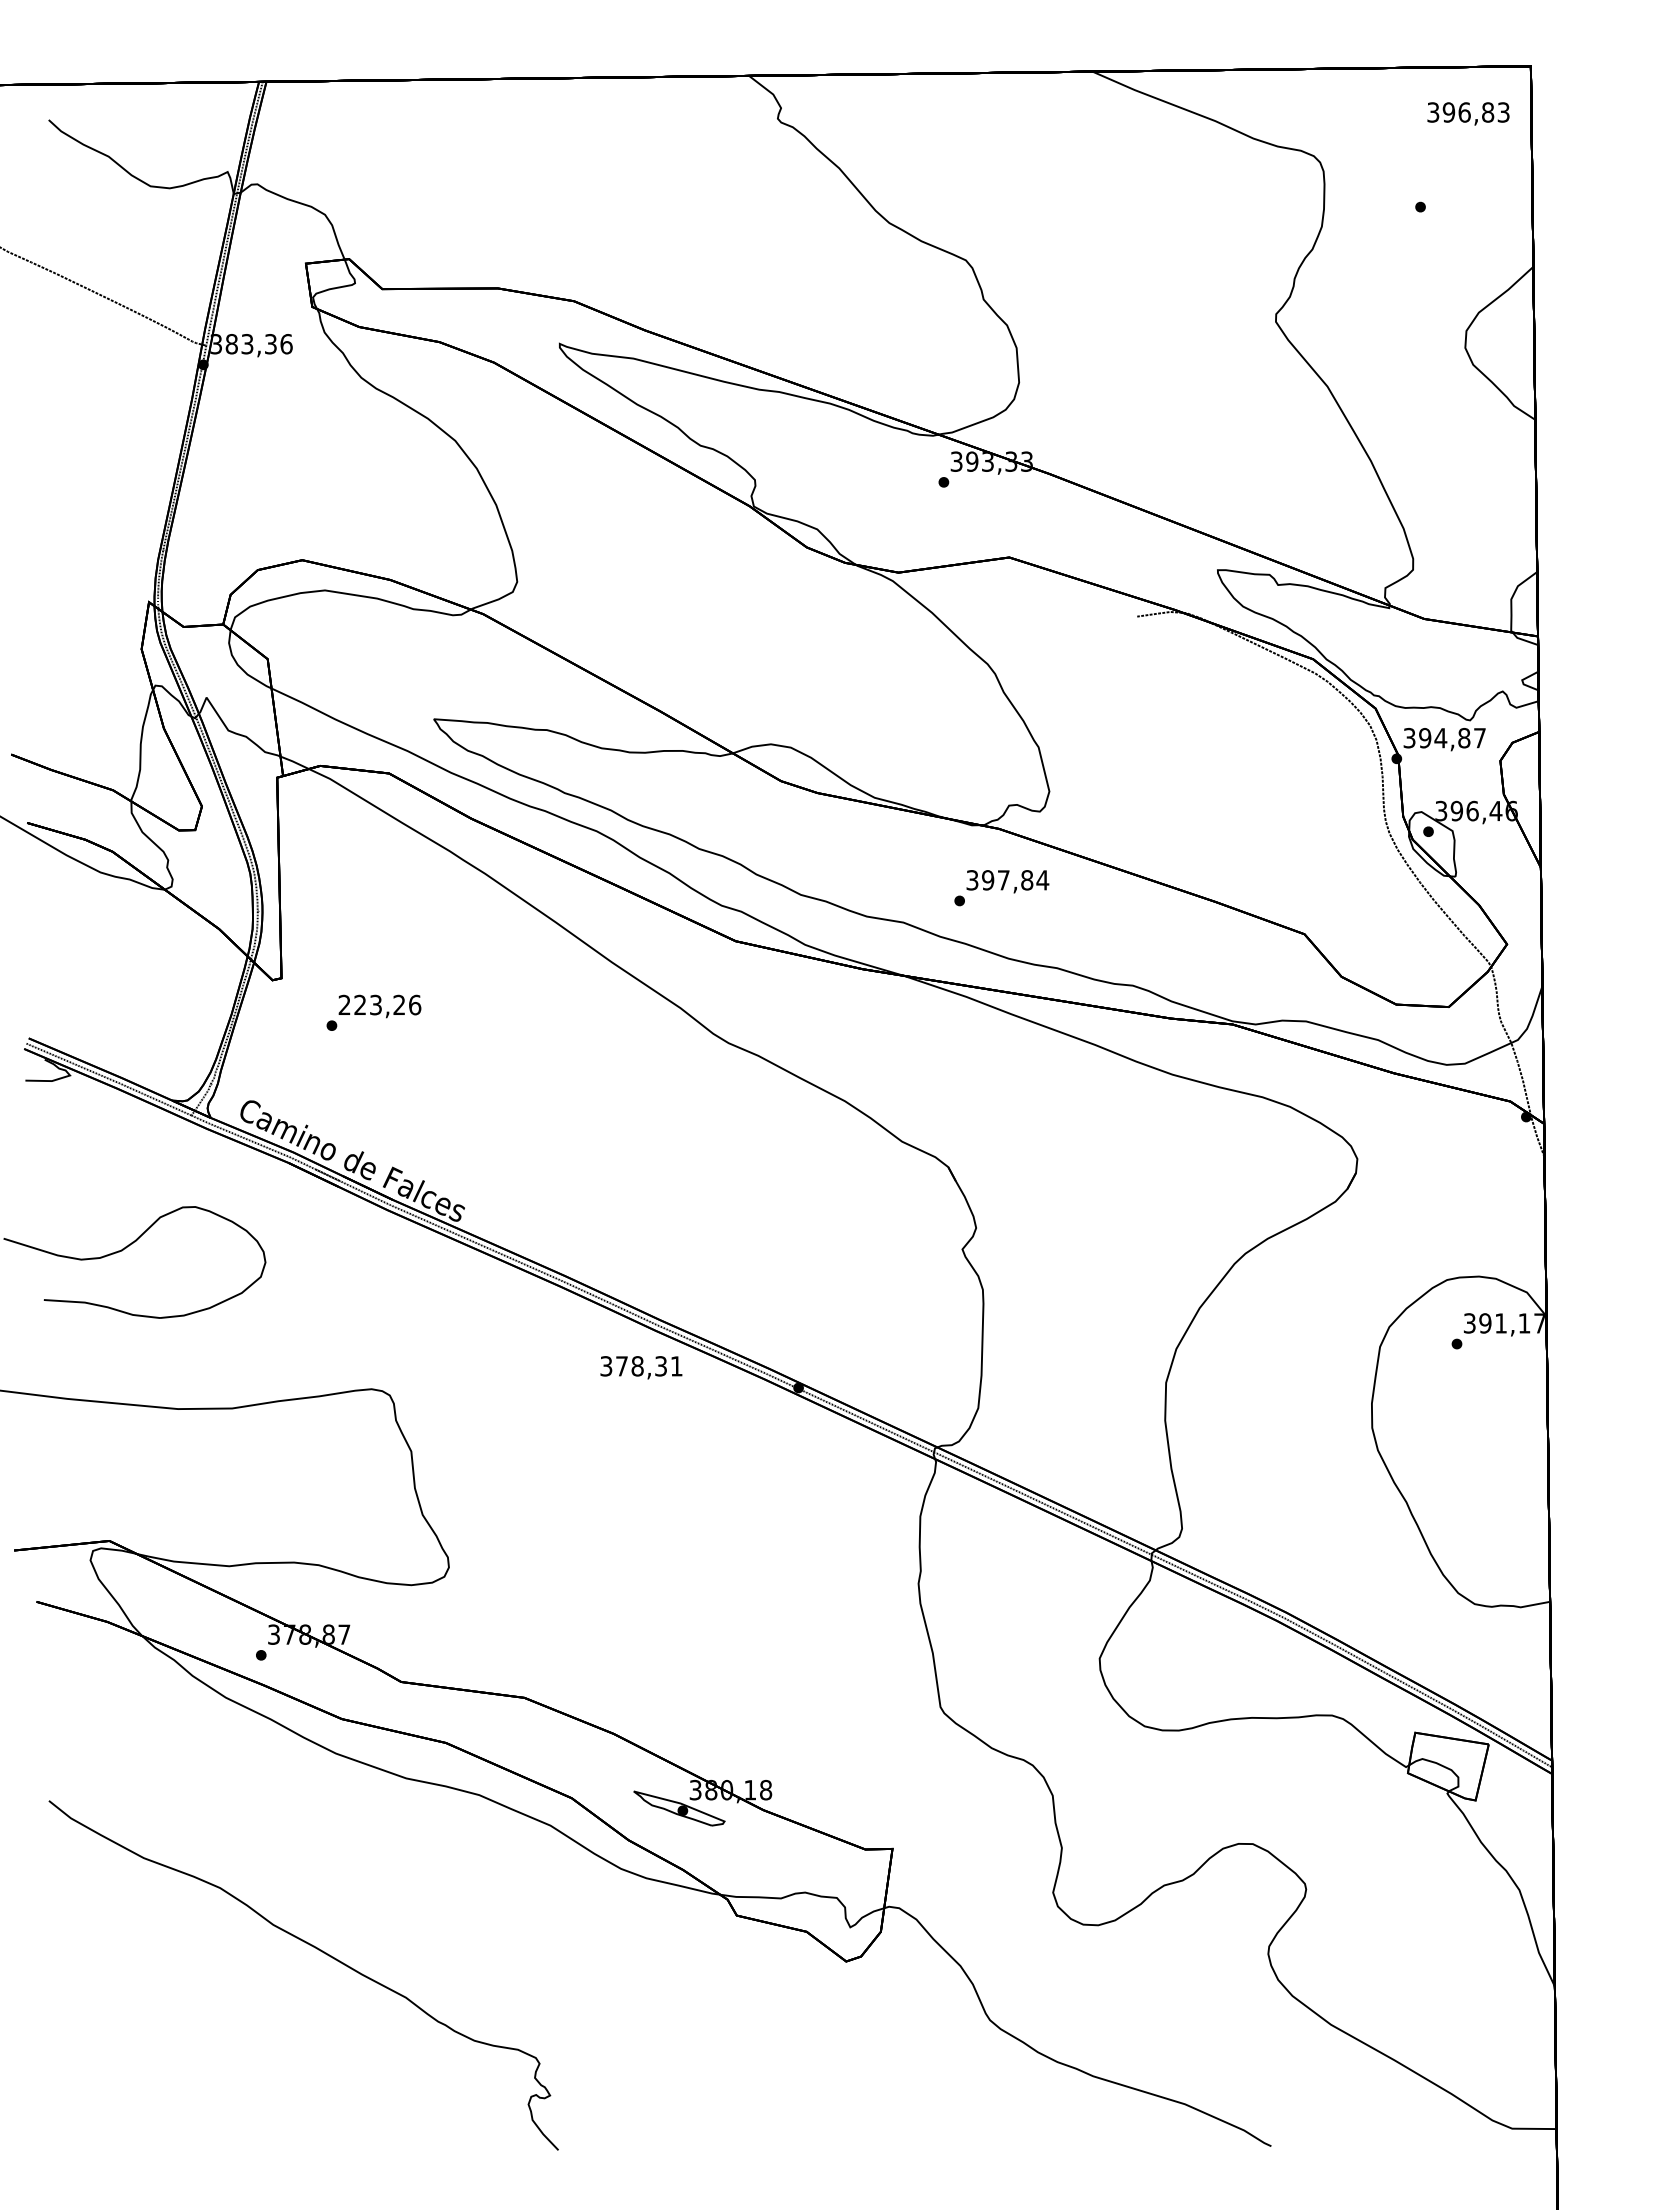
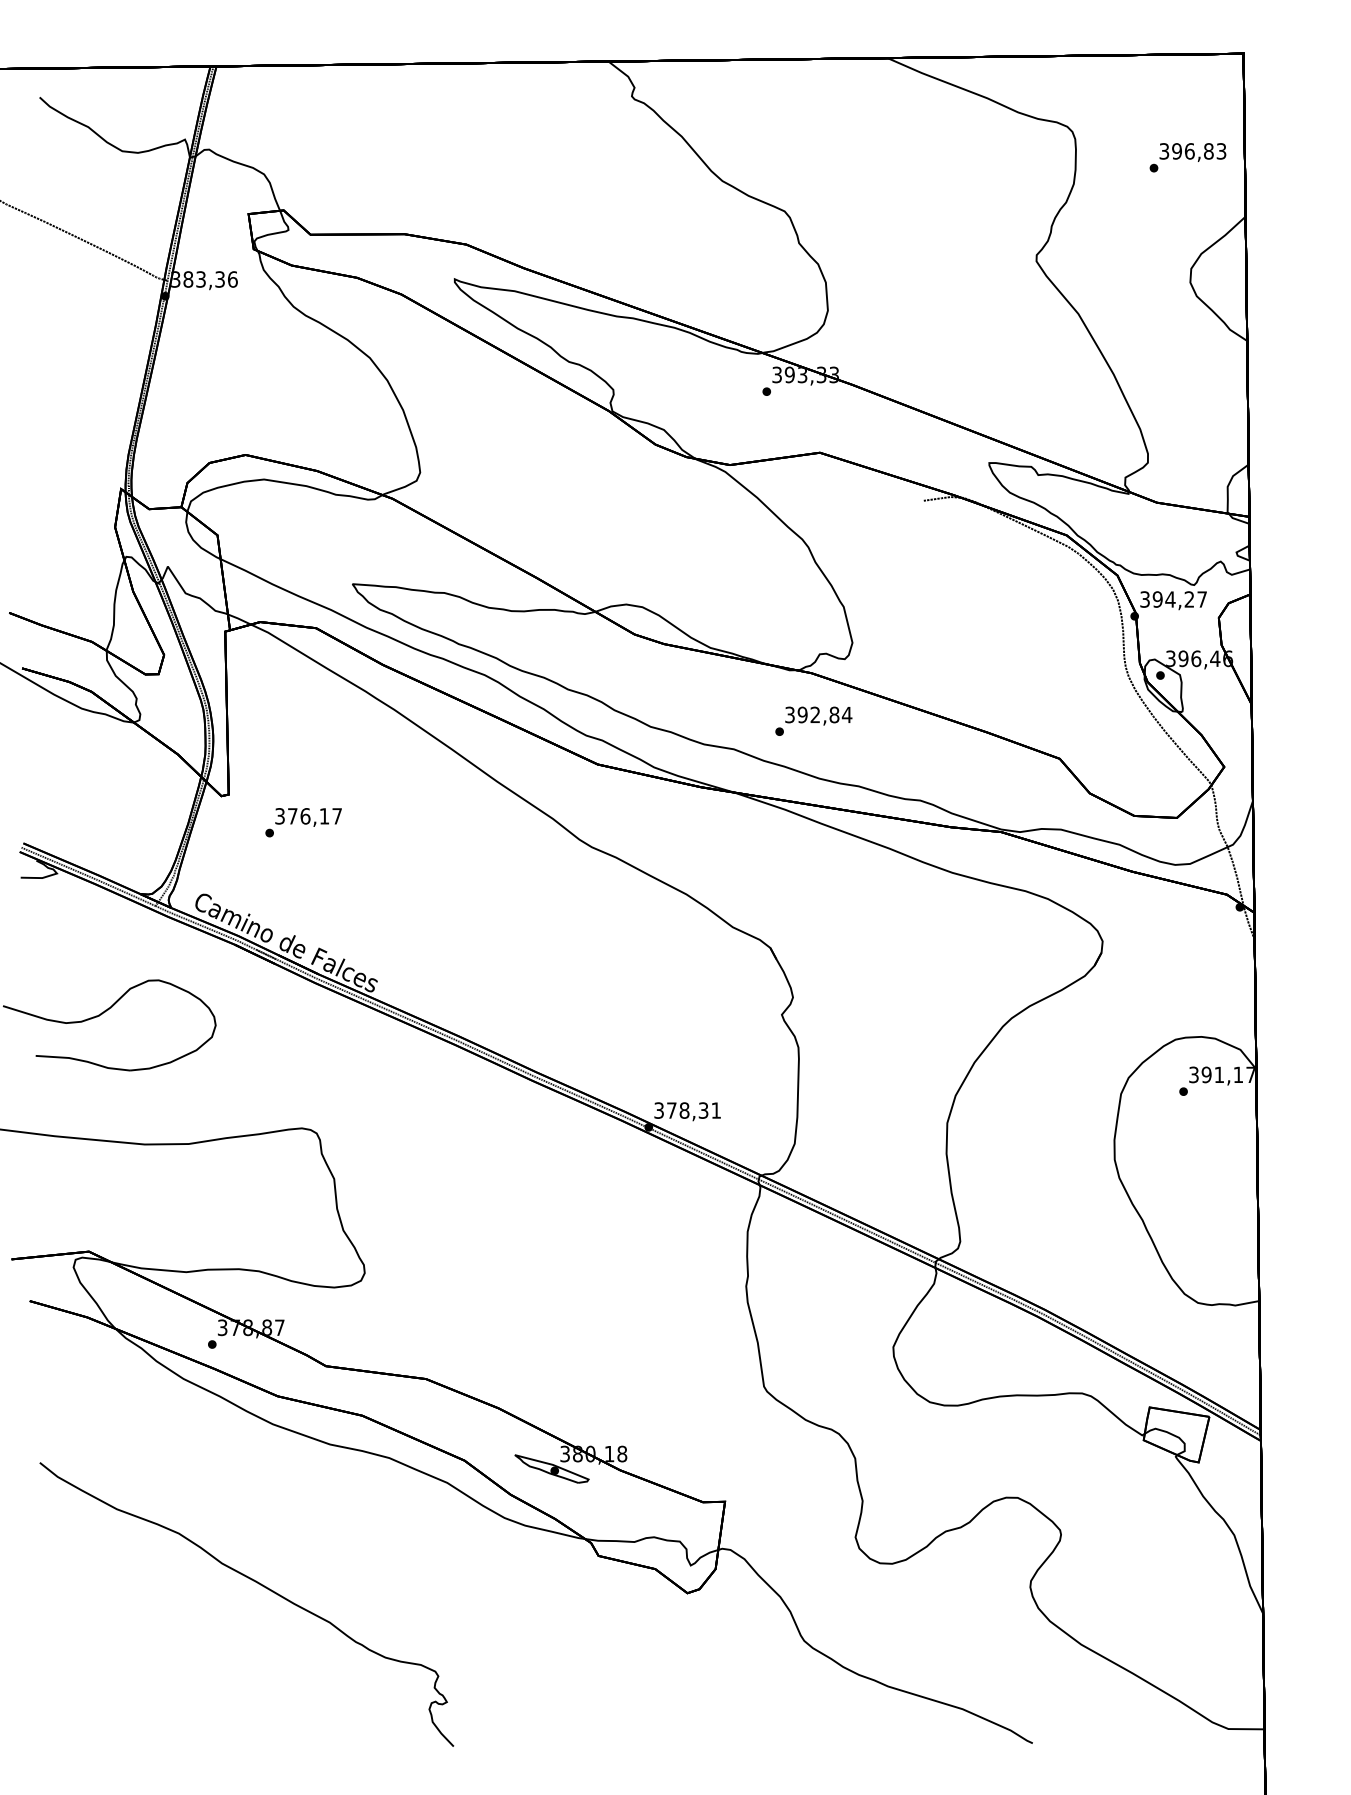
text: (1468, 113) -> (1192, 152), moved
text: (1464, 738) -> (1189, 599), 394,87 -> 394,27
text: (1003, 880) -> (815, 715), 397,84 -> 392,84
text: (379, 1004) -> (308, 815), 223,26 -> 376,17
text: (641, 1367) -> (687, 1111), moved

